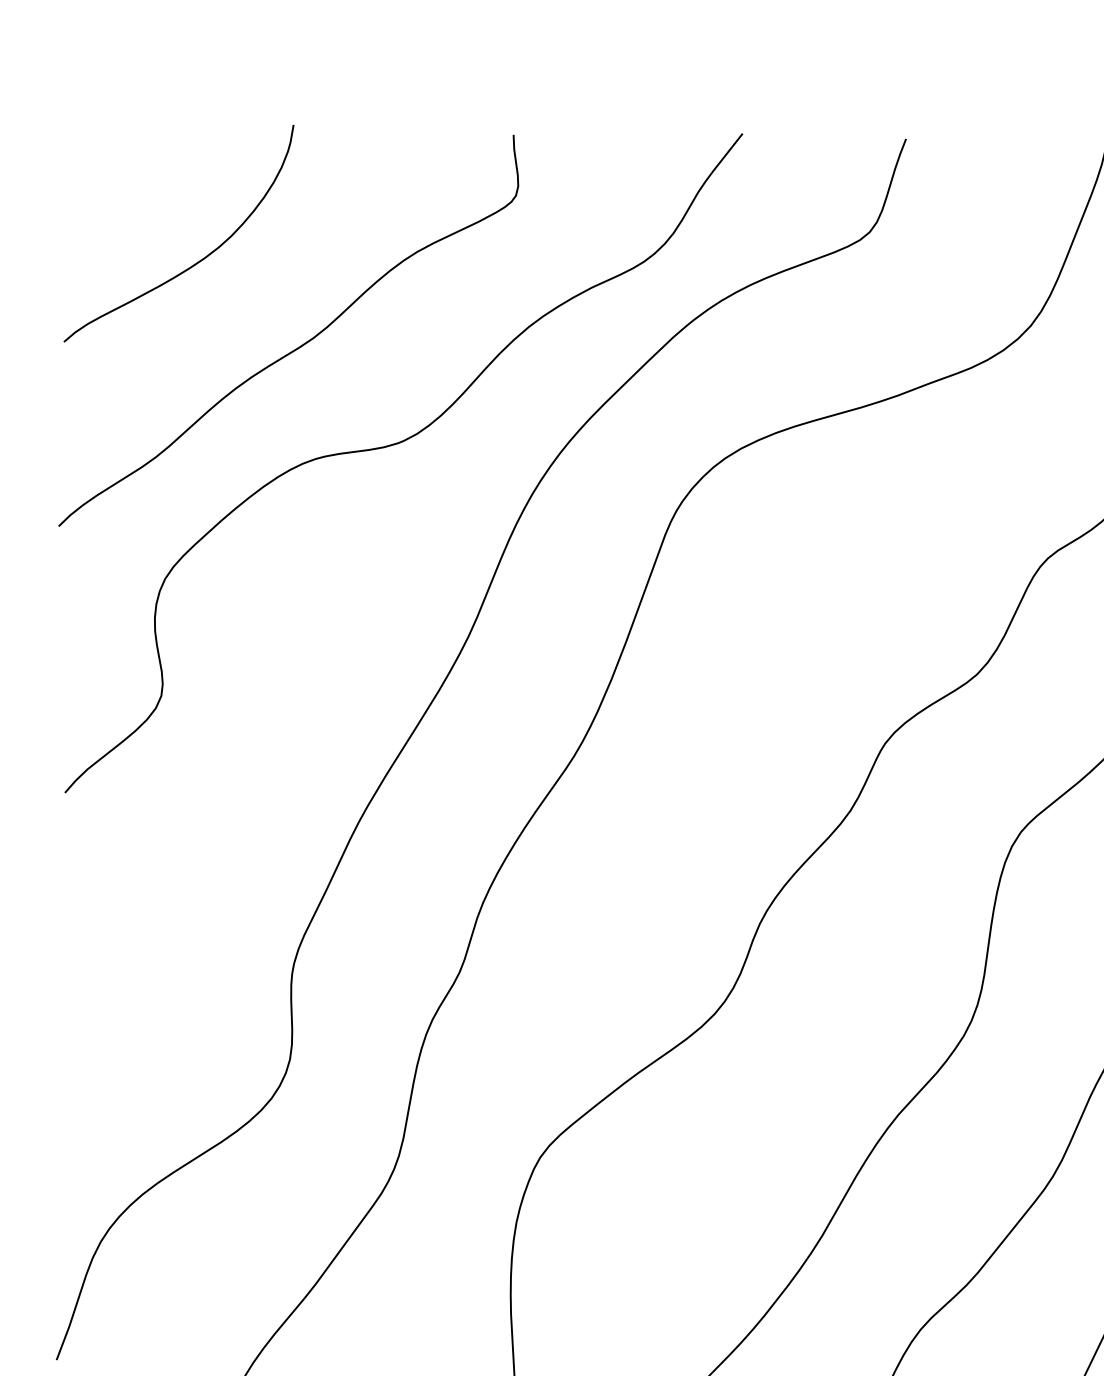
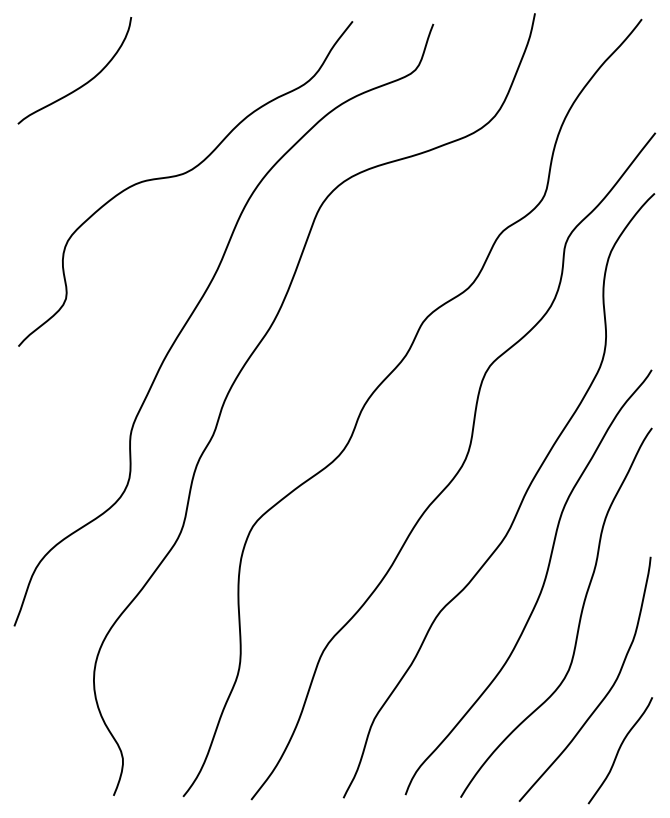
curve: (296, 346) -> (132, 126), removed

